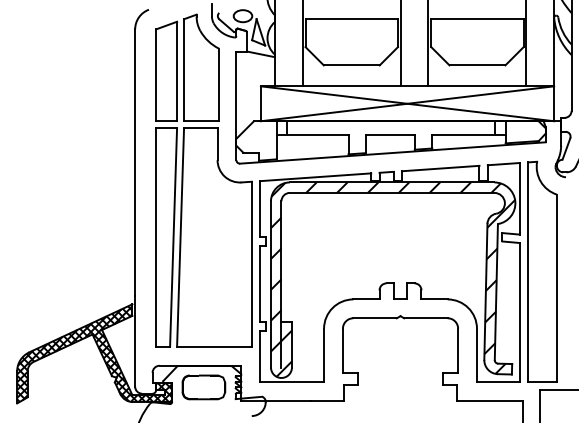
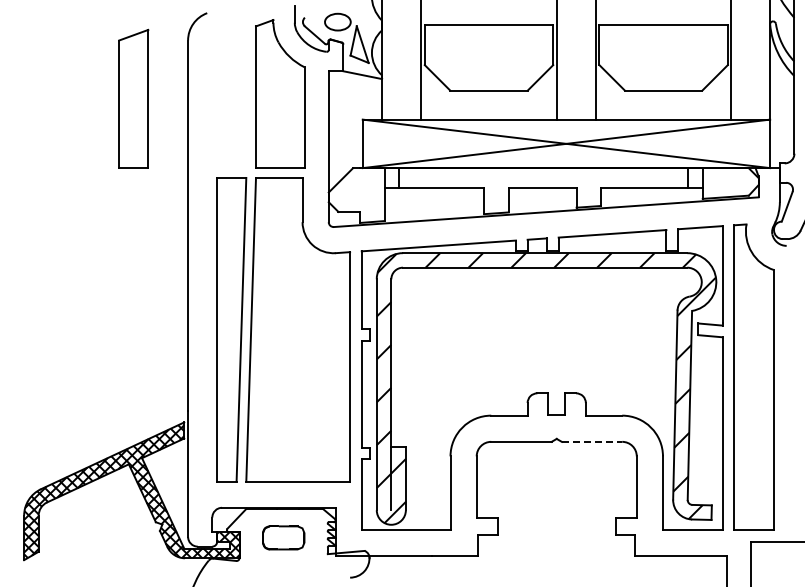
part: (166, 71) -> (133, 98), moved
line: (426, 318) -> (592, 441), solid -> dashed
part: (203, 387) -> (283, 537), size x0.7

